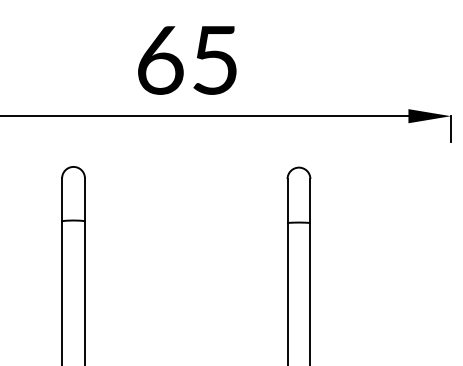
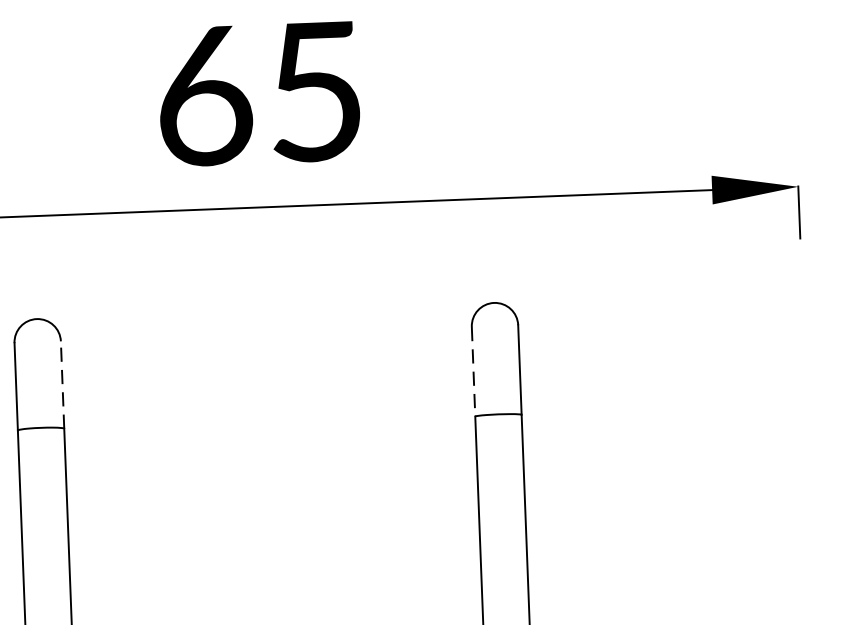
line: (84, 199) -> (61, 384), solid -> dashed
line: (287, 201) -> (473, 372), solid -> dashed

